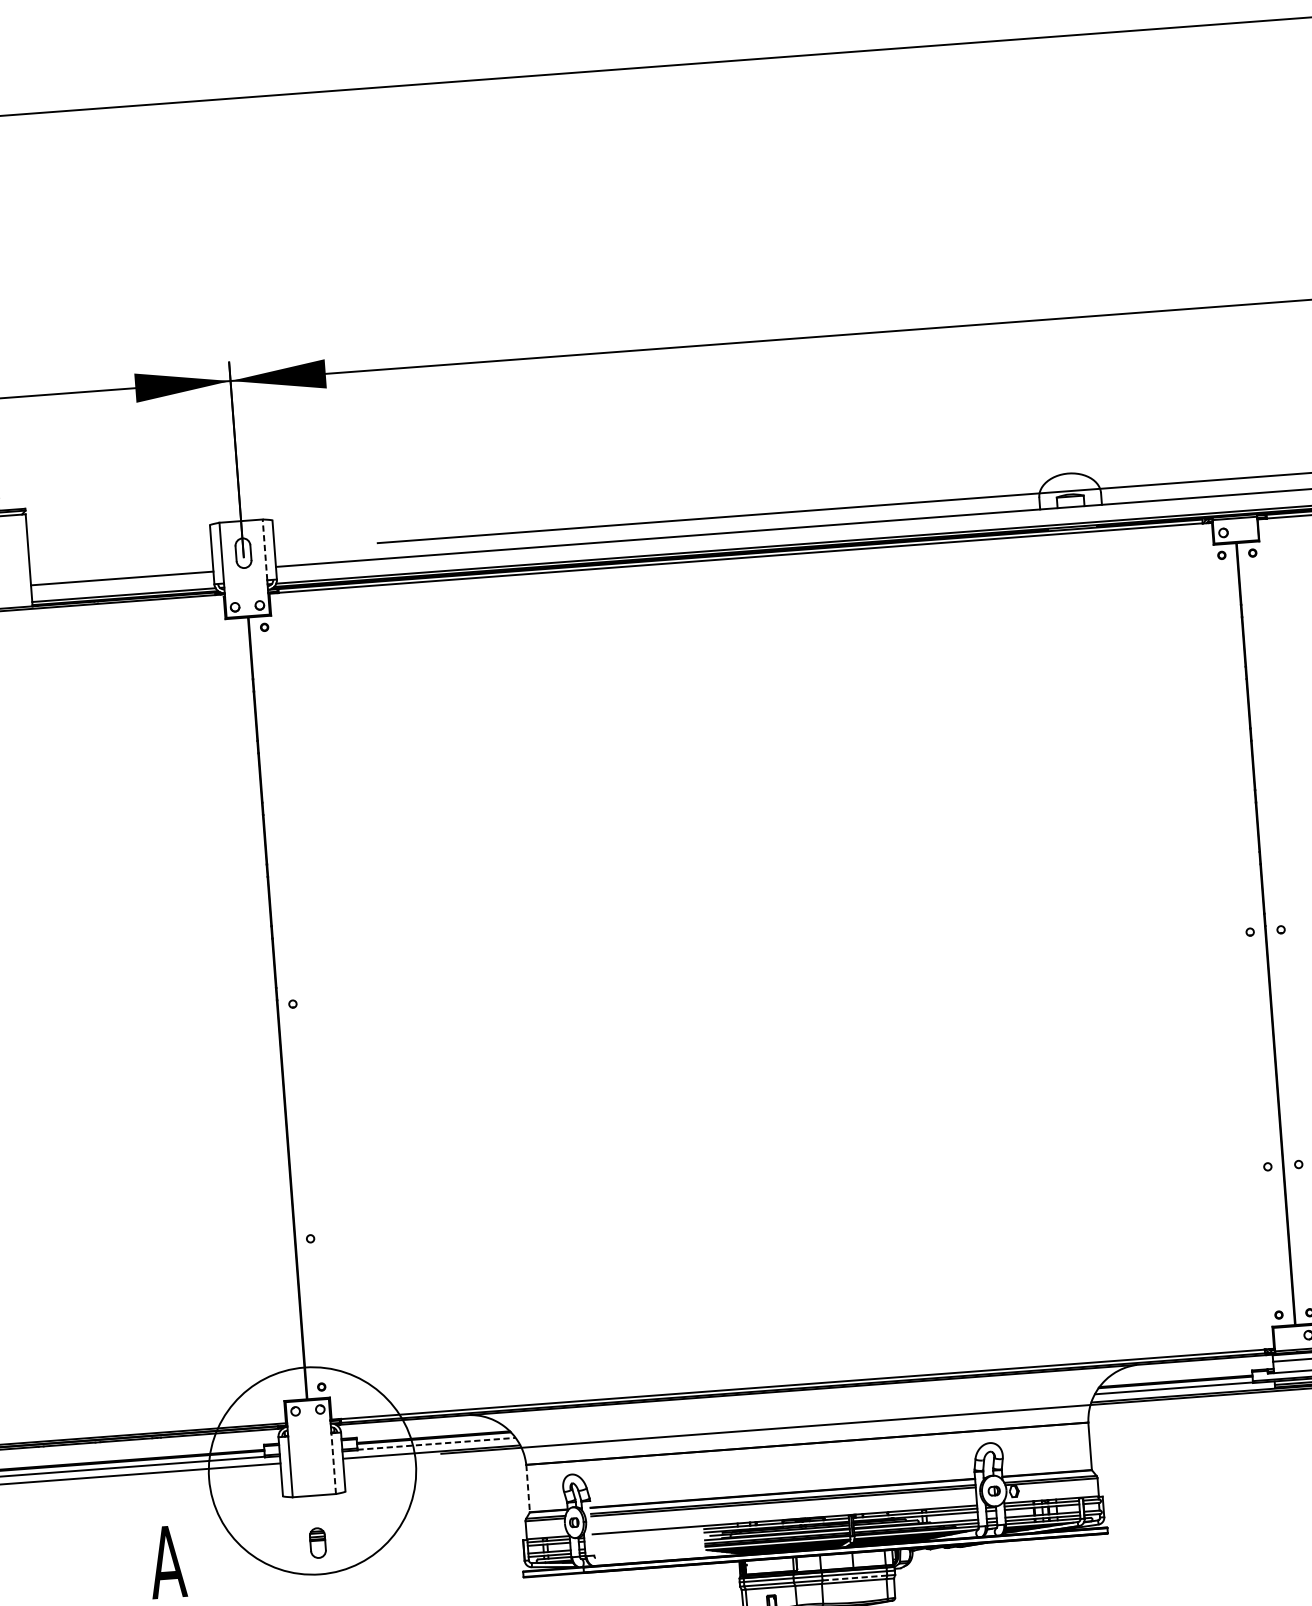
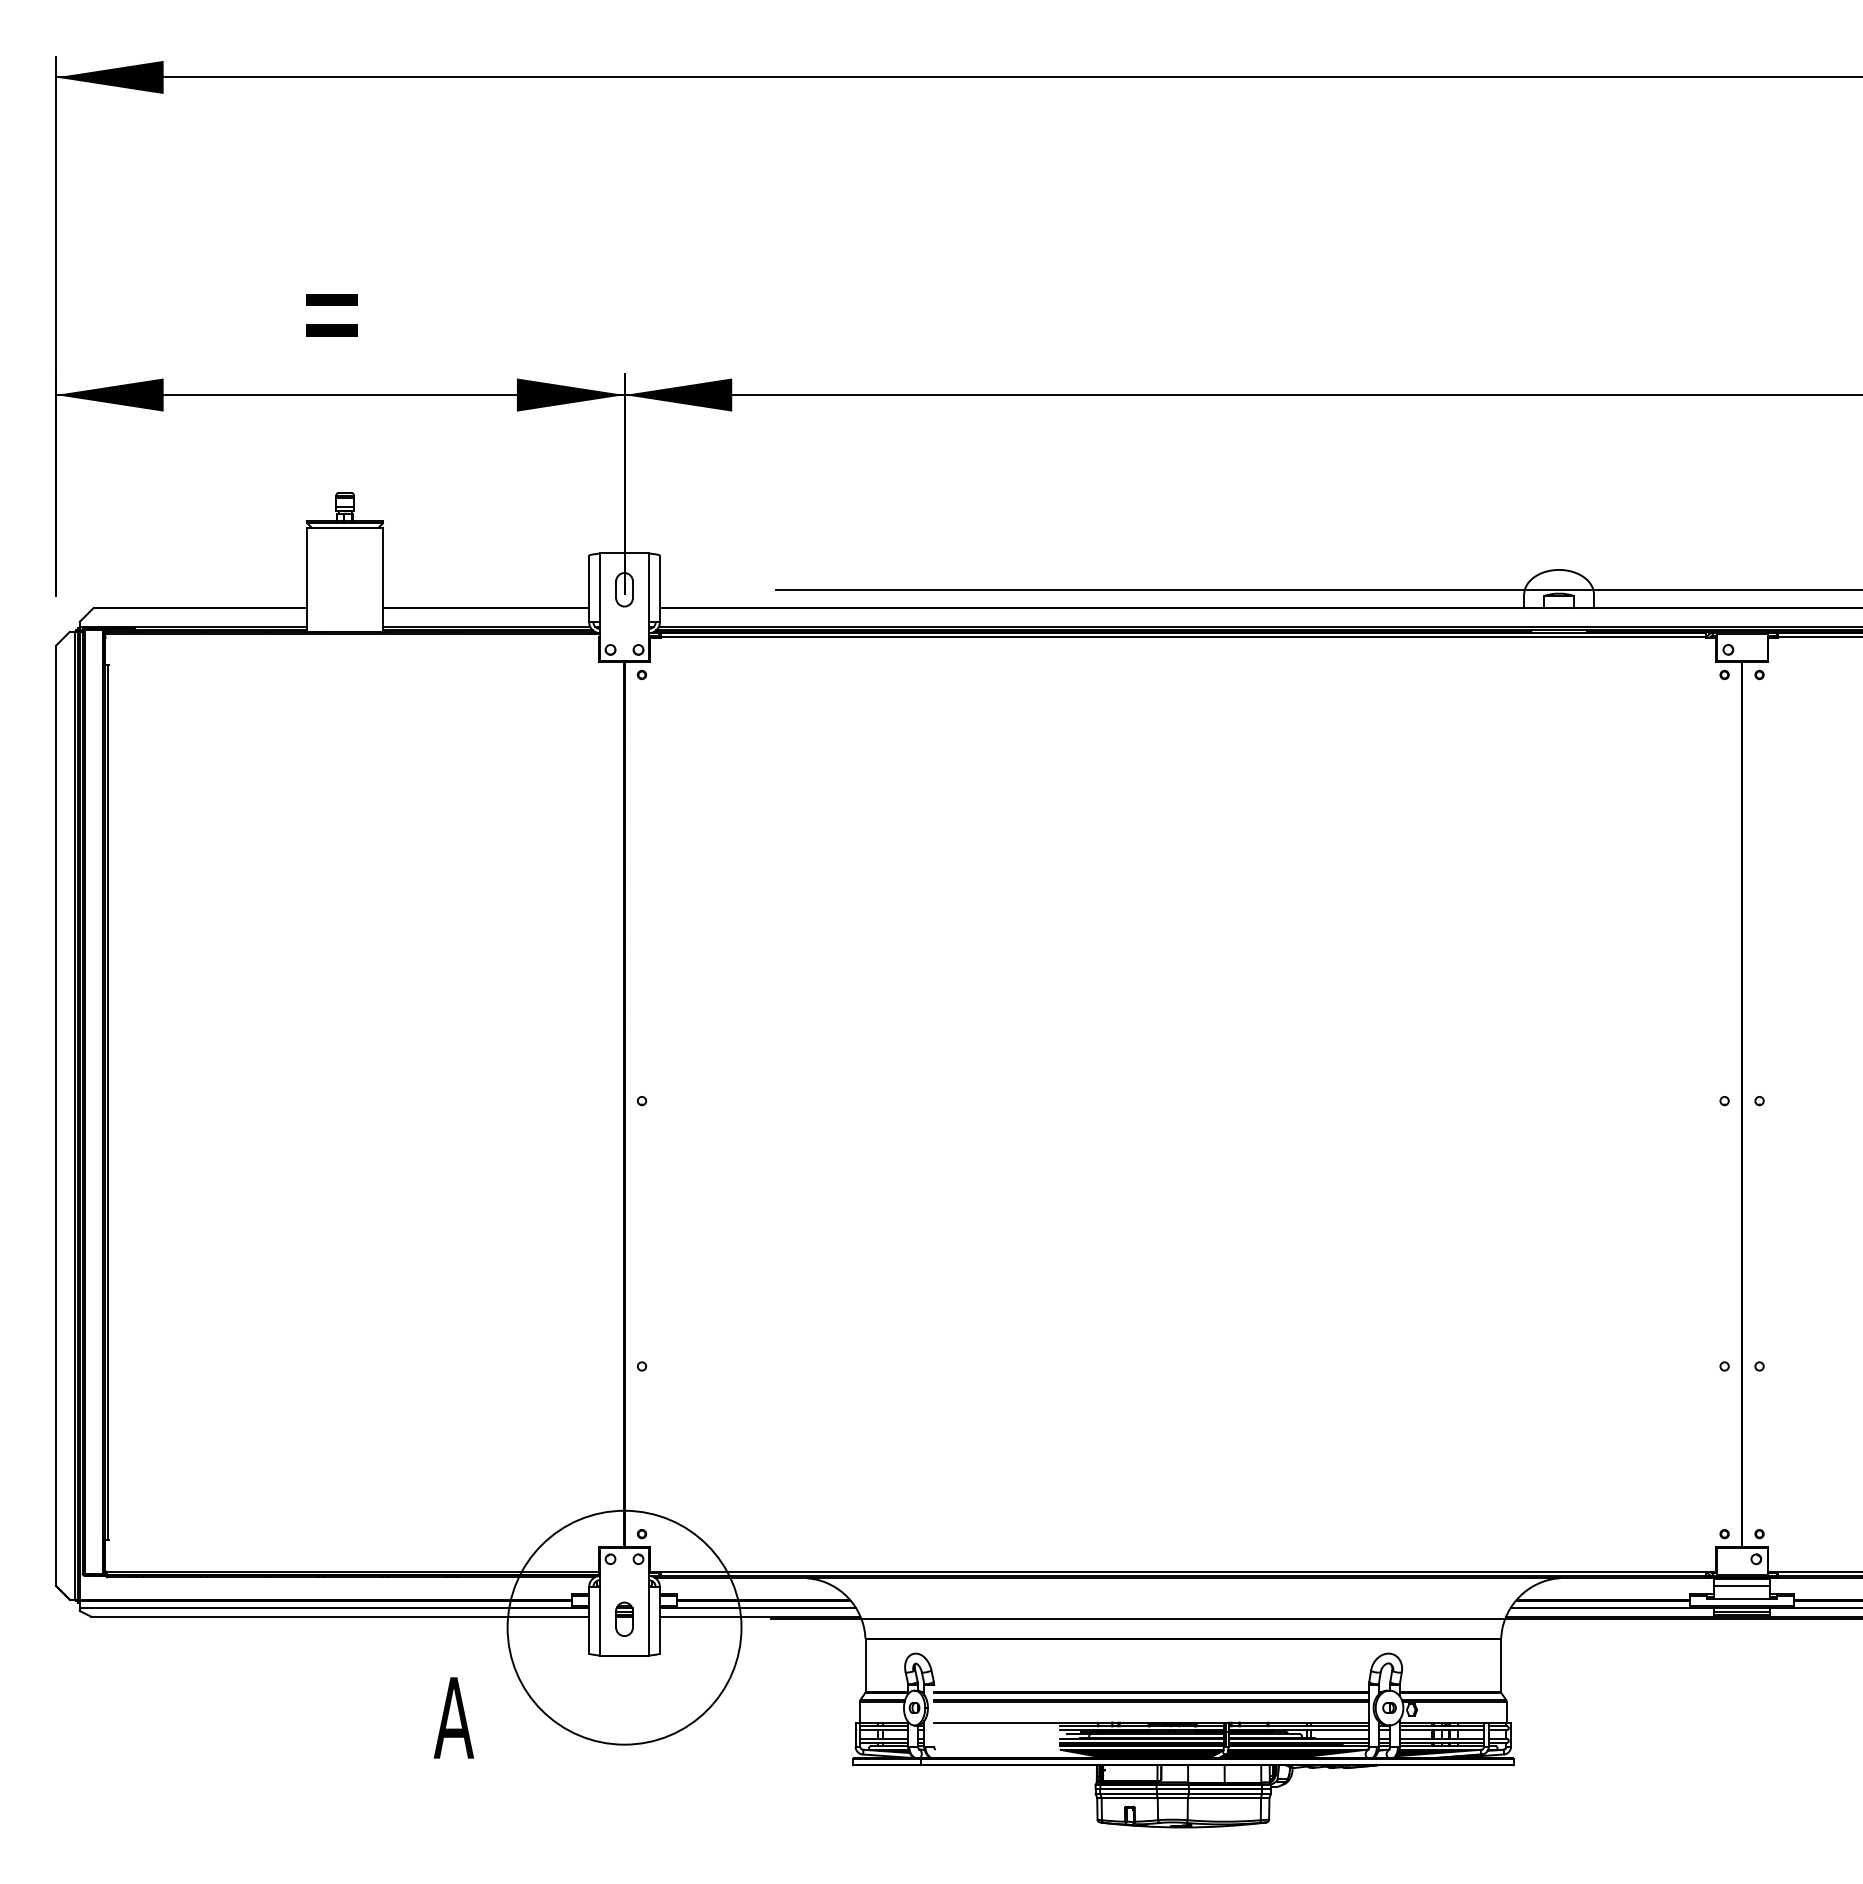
line: (265, 549) -> (649, 587), dashed -> solid
line: (436, 1443) -> (766, 1607), dashed -> solid
line: (334, 1462) -> (649, 1620), dashed -> solid
line: (528, 1488) -> (865, 1665), dashed -> solid
part: (317, 1542) -> (624, 1618), moved
line: (854, 1577) -> (1225, 1793), dashed -> solid

